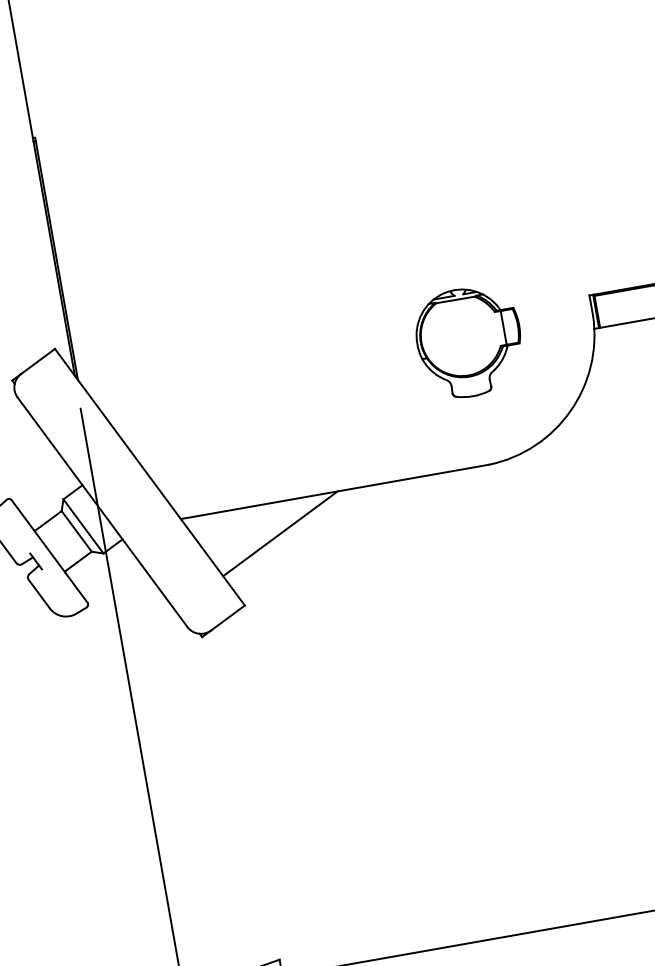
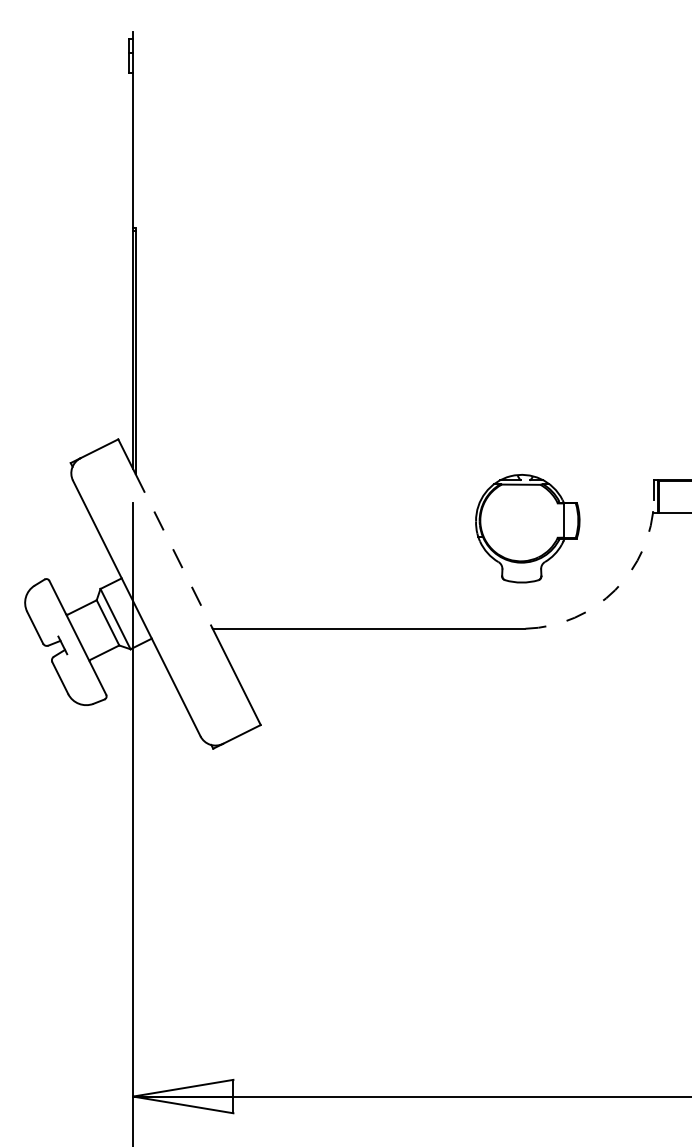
part: (469, 342) -> (527, 528), moved
arc: (570, 411) -> (615, 590), solid -> dashed
line: (129, 449) -> (174, 551), solid -> dashed
line: (279, 533) -> (307, 660), removed

